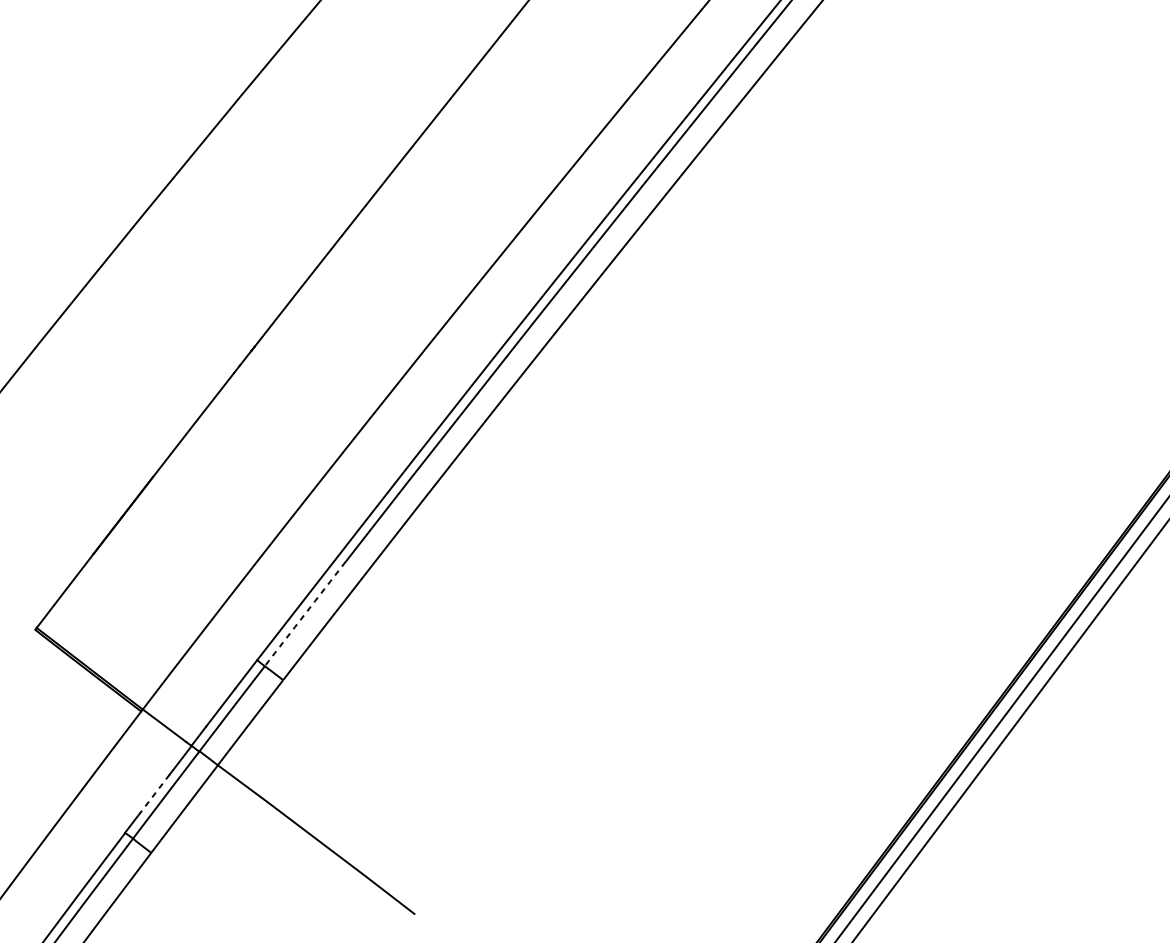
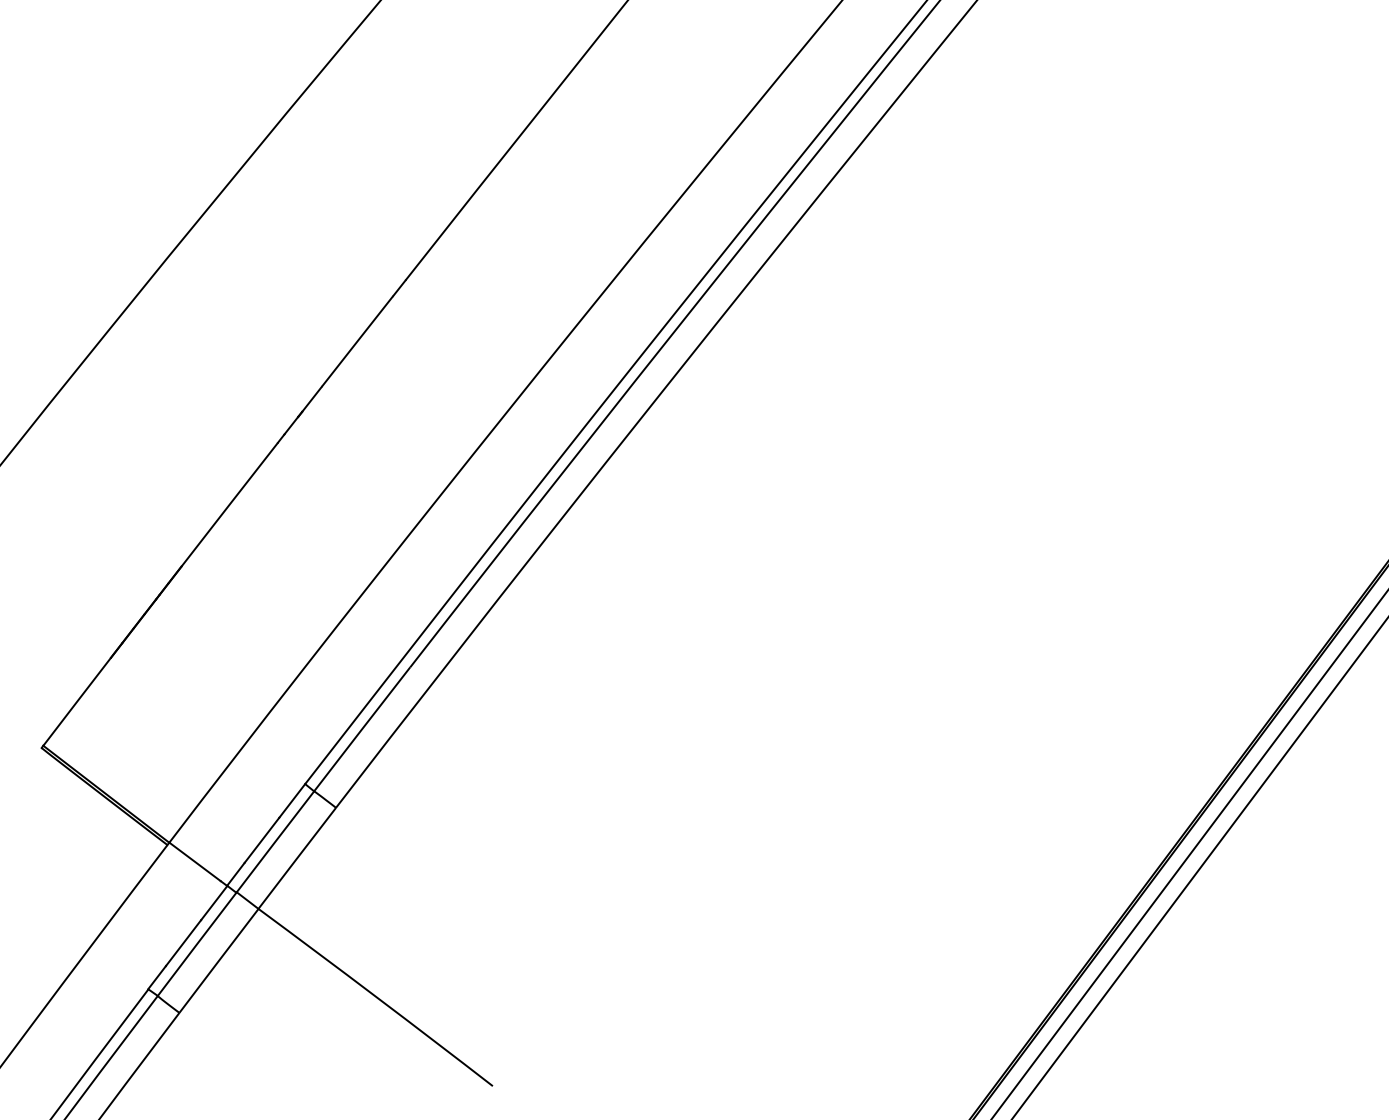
arc: (305, 614) -> (362, 729), dashed -> solid
line: (154, 794) -> (183, 943), dashed -> solid

